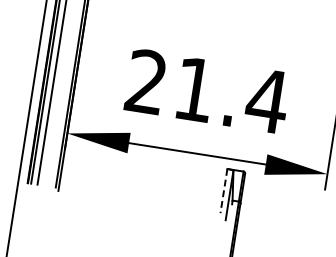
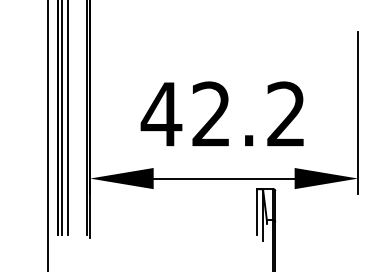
text: (206, 90) -> (223, 113), 21.4 -> 42.2
line: (223, 190) -> (256, 211), dashed -> solid

